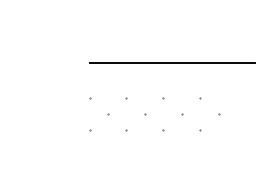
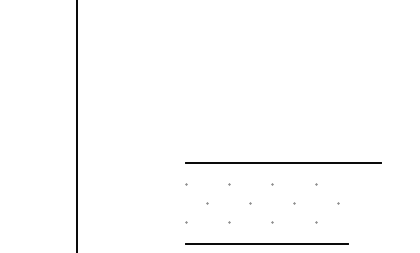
line: (172, 63) -> (283, 162), moved
line: (158, 148) -> (266, 244), added

